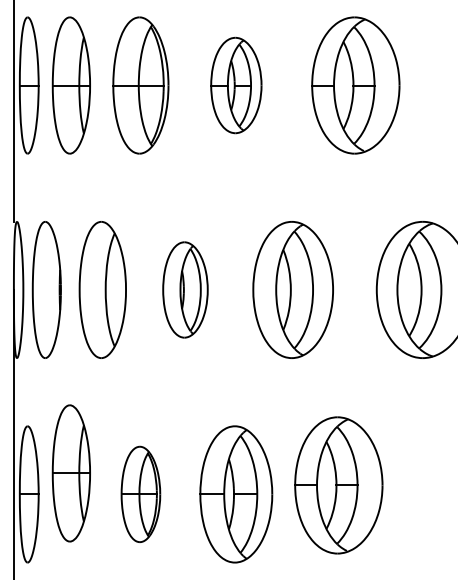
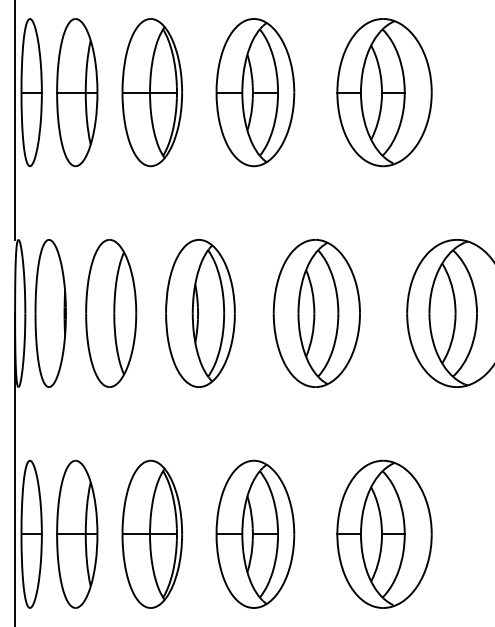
part: (236, 85) -> (255, 92), size x1.43
part: (185, 289) -> (200, 312), size x1.43
part: (70, 473) -> (76, 534), moved
part: (338, 485) -> (384, 534), moved
part: (140, 494) -> (151, 534), size x1.43

